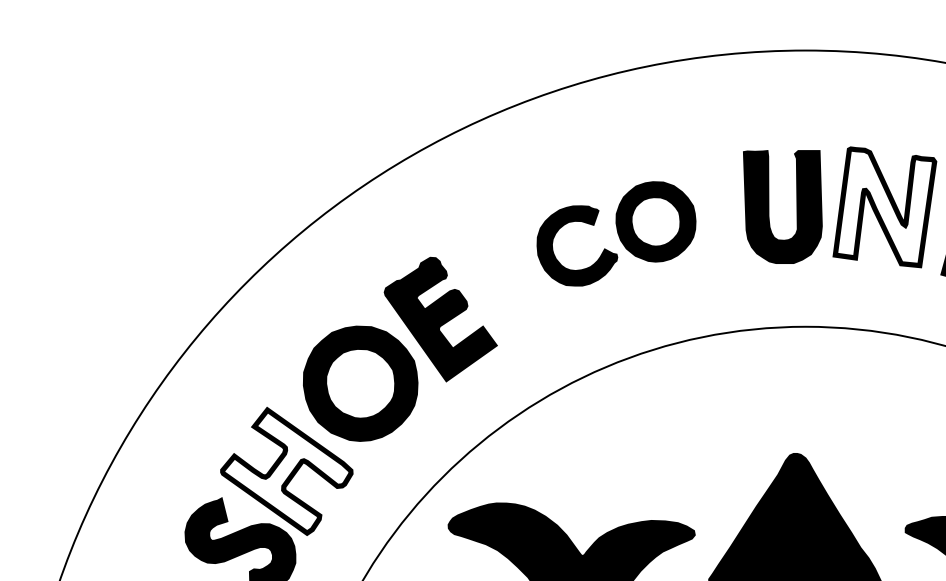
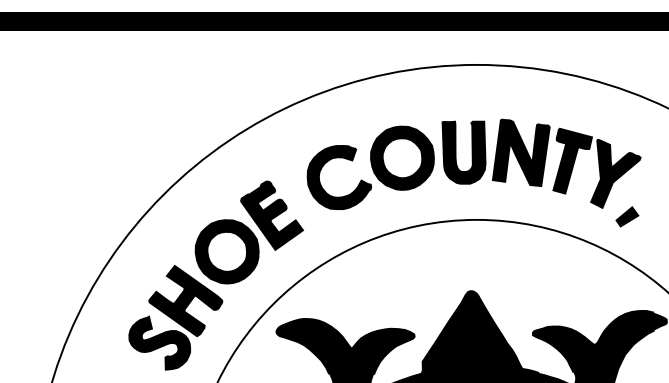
fill: (885, 206) -> (521, 152), added
part: (616, 233) -> (370, 167), size x1.43
fill: (286, 470) -> (185, 300), added

